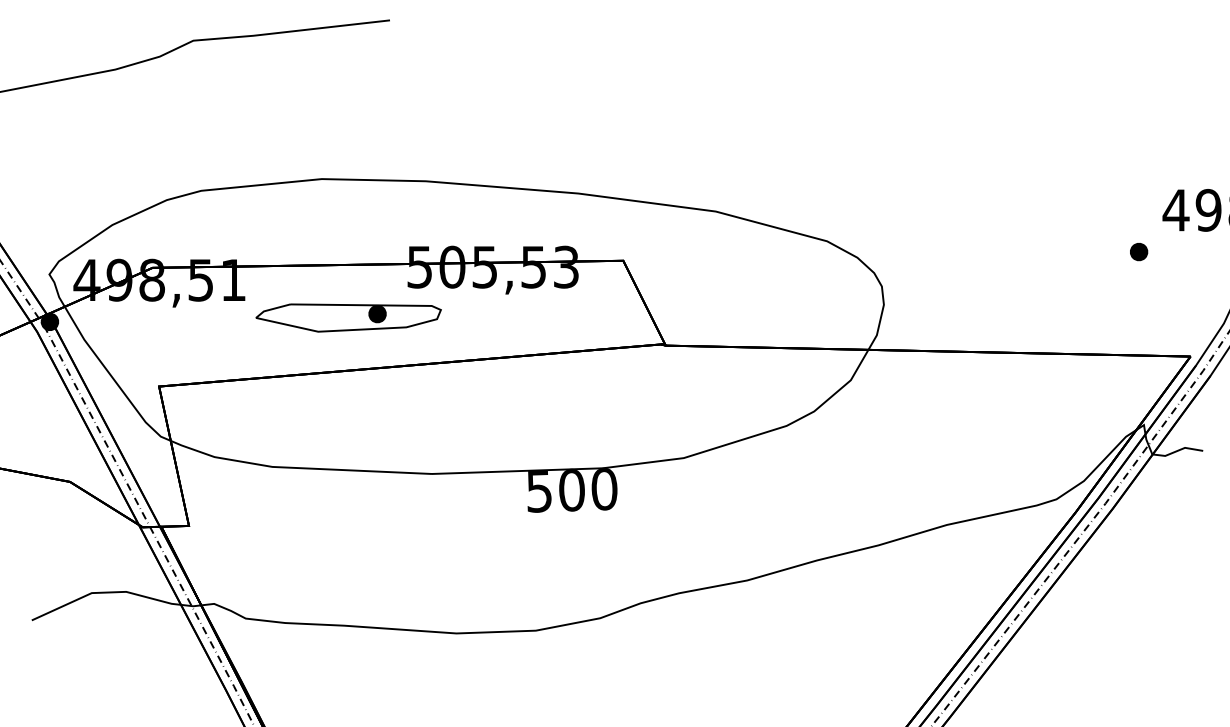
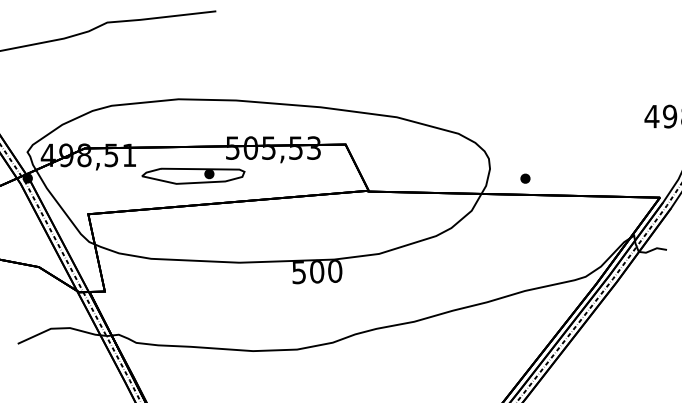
part: (1139, 251) -> (525, 178), moved

